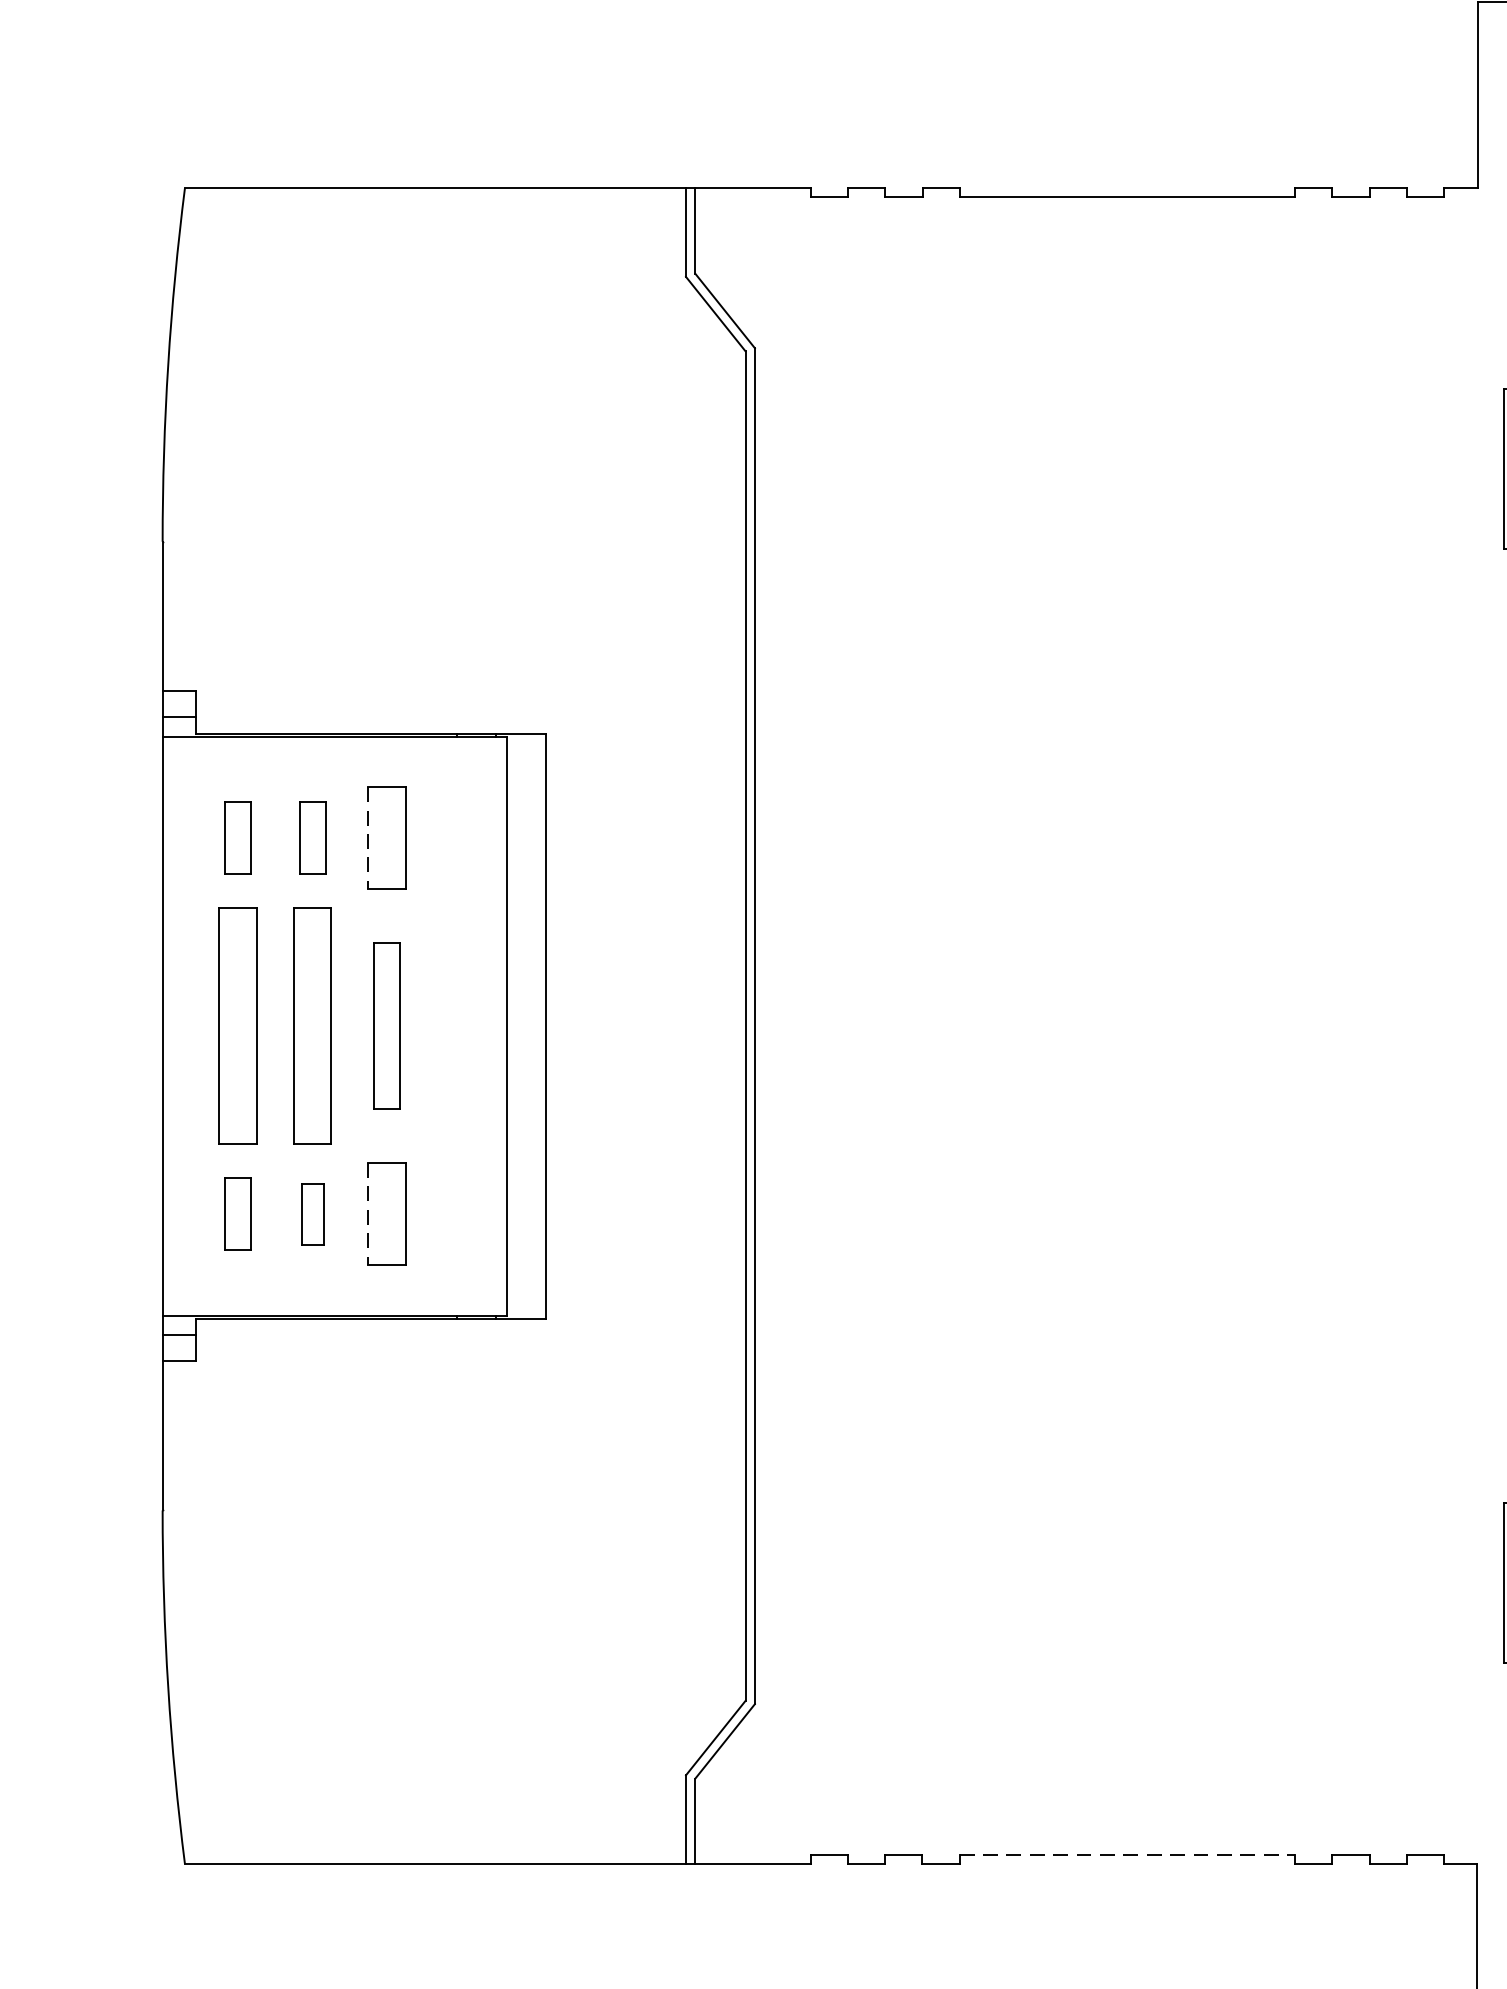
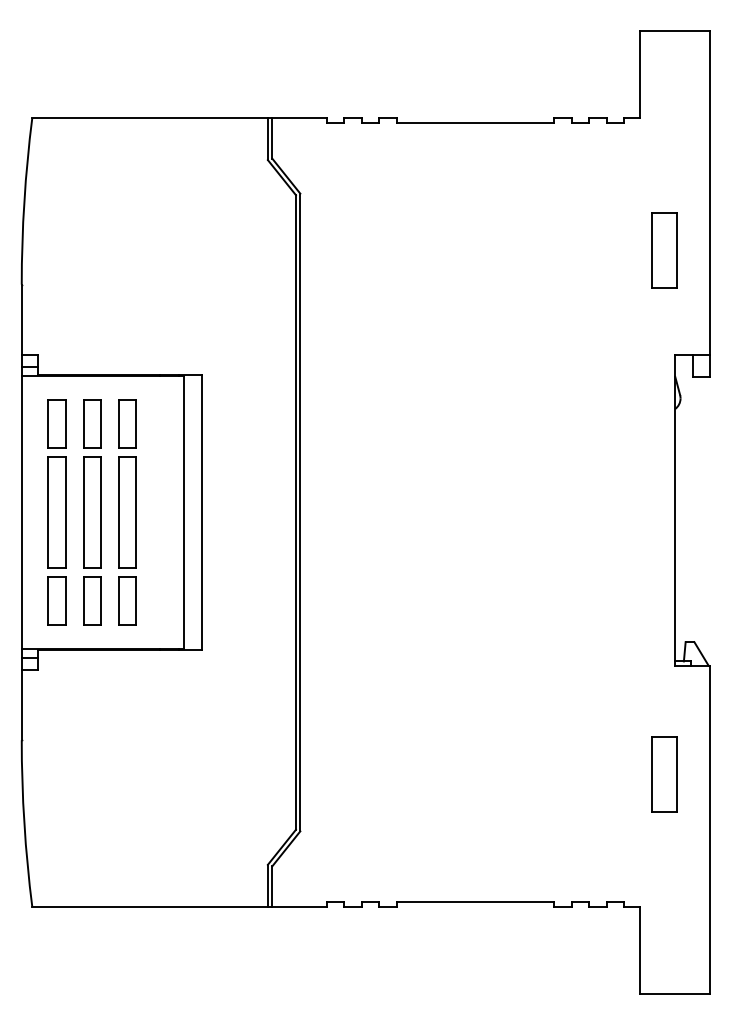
part: (236, 836) -> (56, 423), size x1.43
part: (313, 836) -> (92, 423), size x1.43
line: (368, 839) -> (118, 424), dashed -> solid
part: (387, 1026) -> (127, 512), size x1.43
part: (236, 1213) -> (56, 600), size x1.43
part: (313, 1213) -> (92, 600), size x1.67
line: (368, 1215) -> (118, 601), dashed -> solid
line: (1127, 1855) -> (475, 902), dashed -> solid

